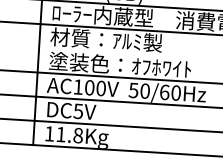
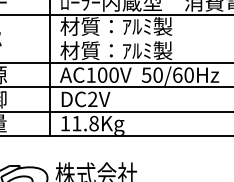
text: (120, 64) -> (131, 50), 塗装色：ｵﾌﾎﾜｲﾄ -> 材質：ｱﾙﾐ製
text: (78, 111) -> (92, 99), DC5V -> DC2V

